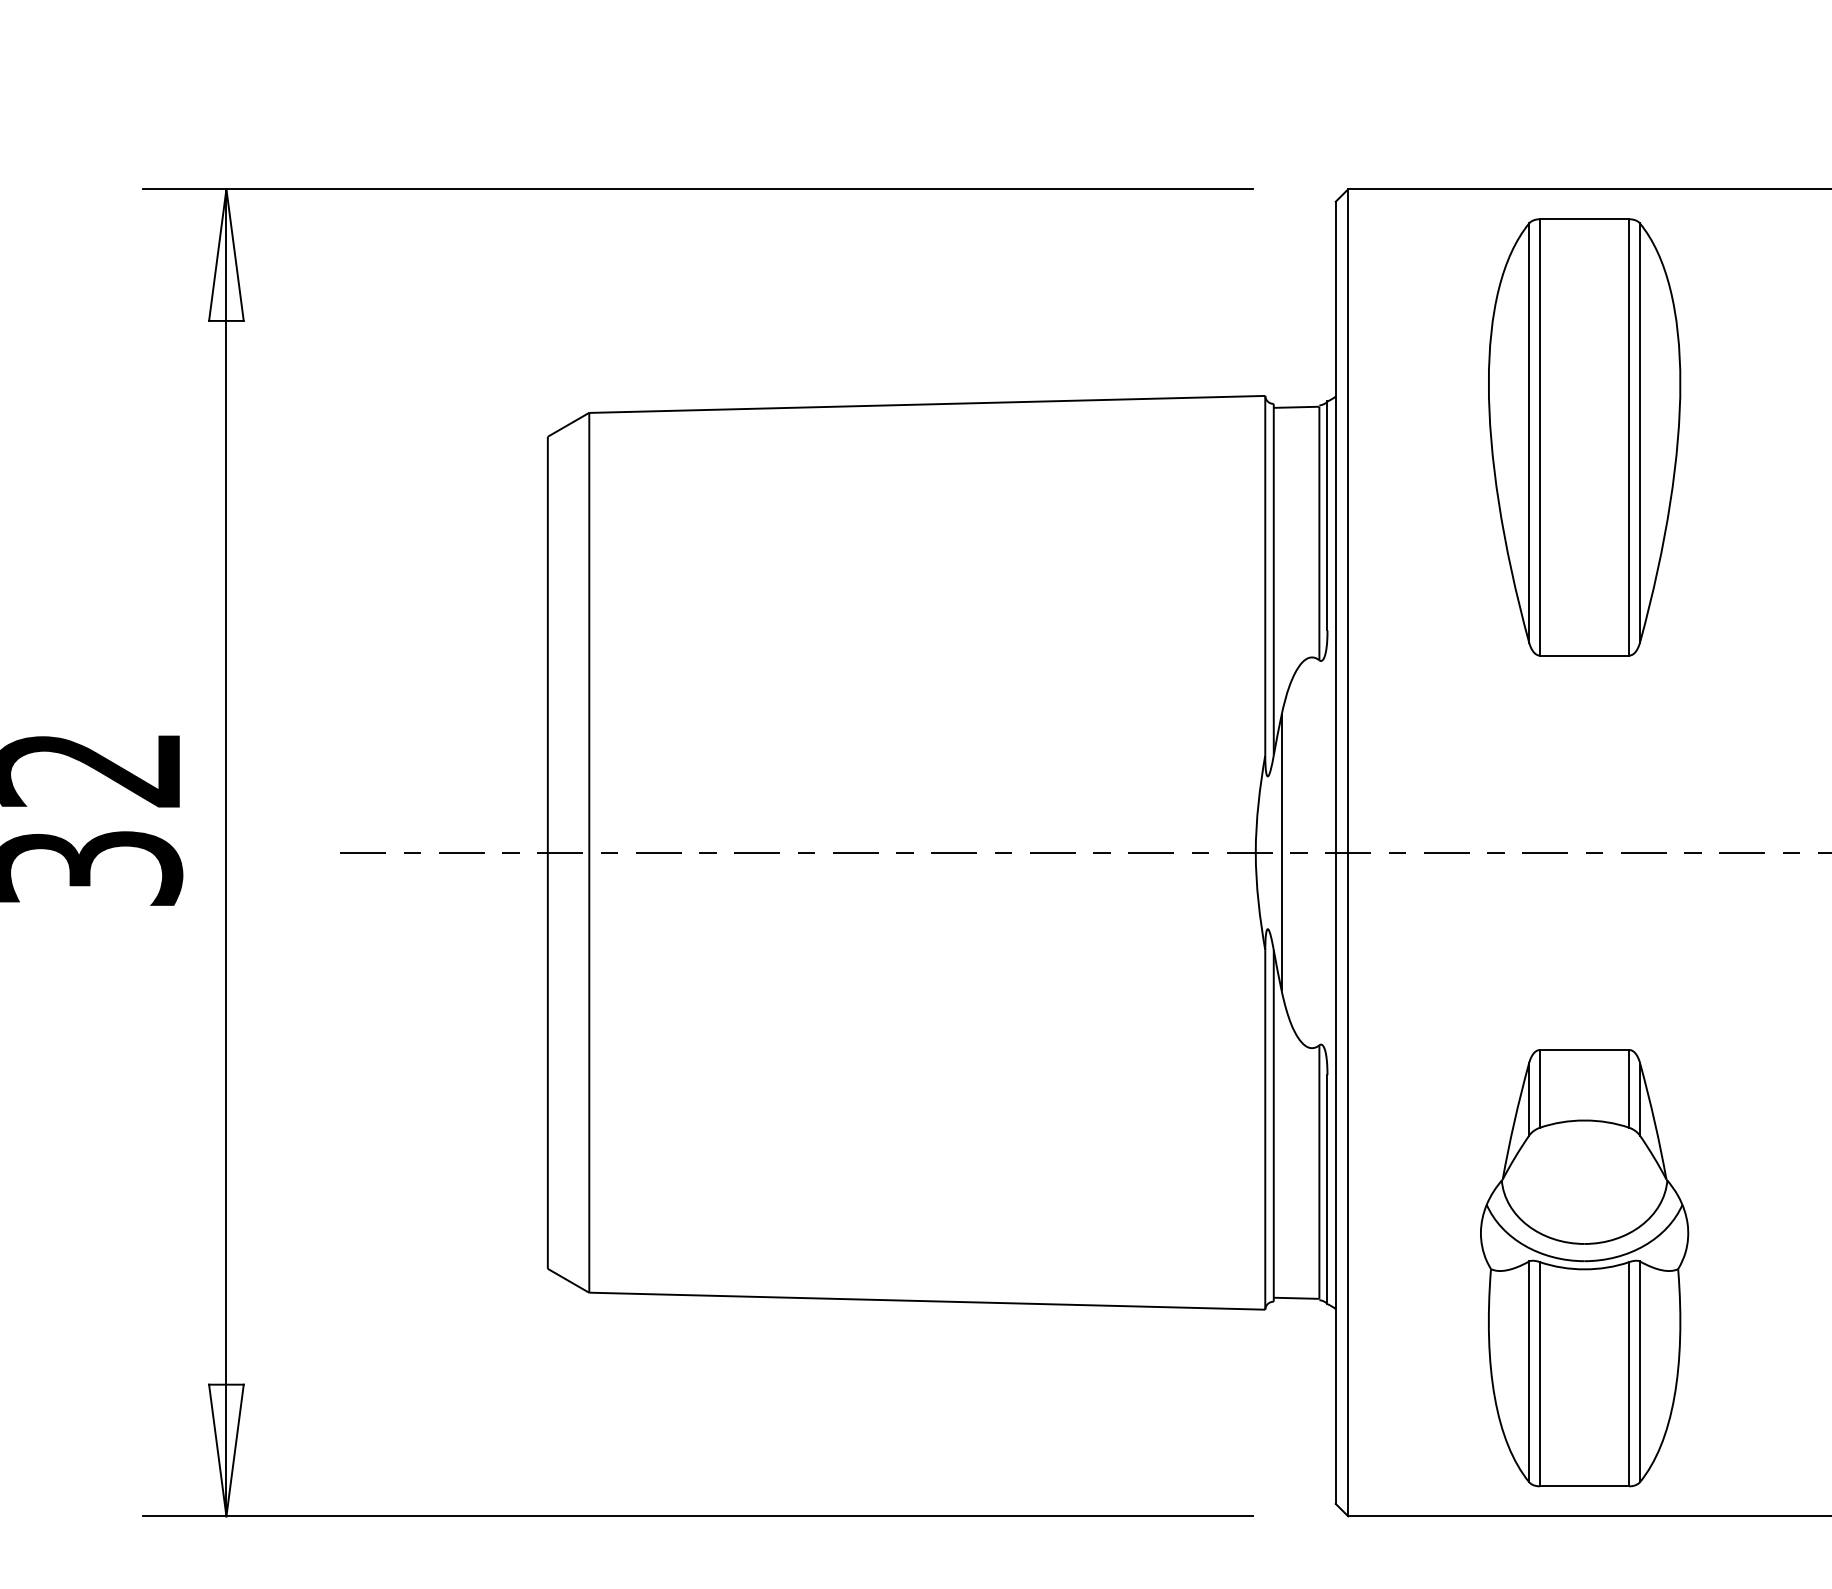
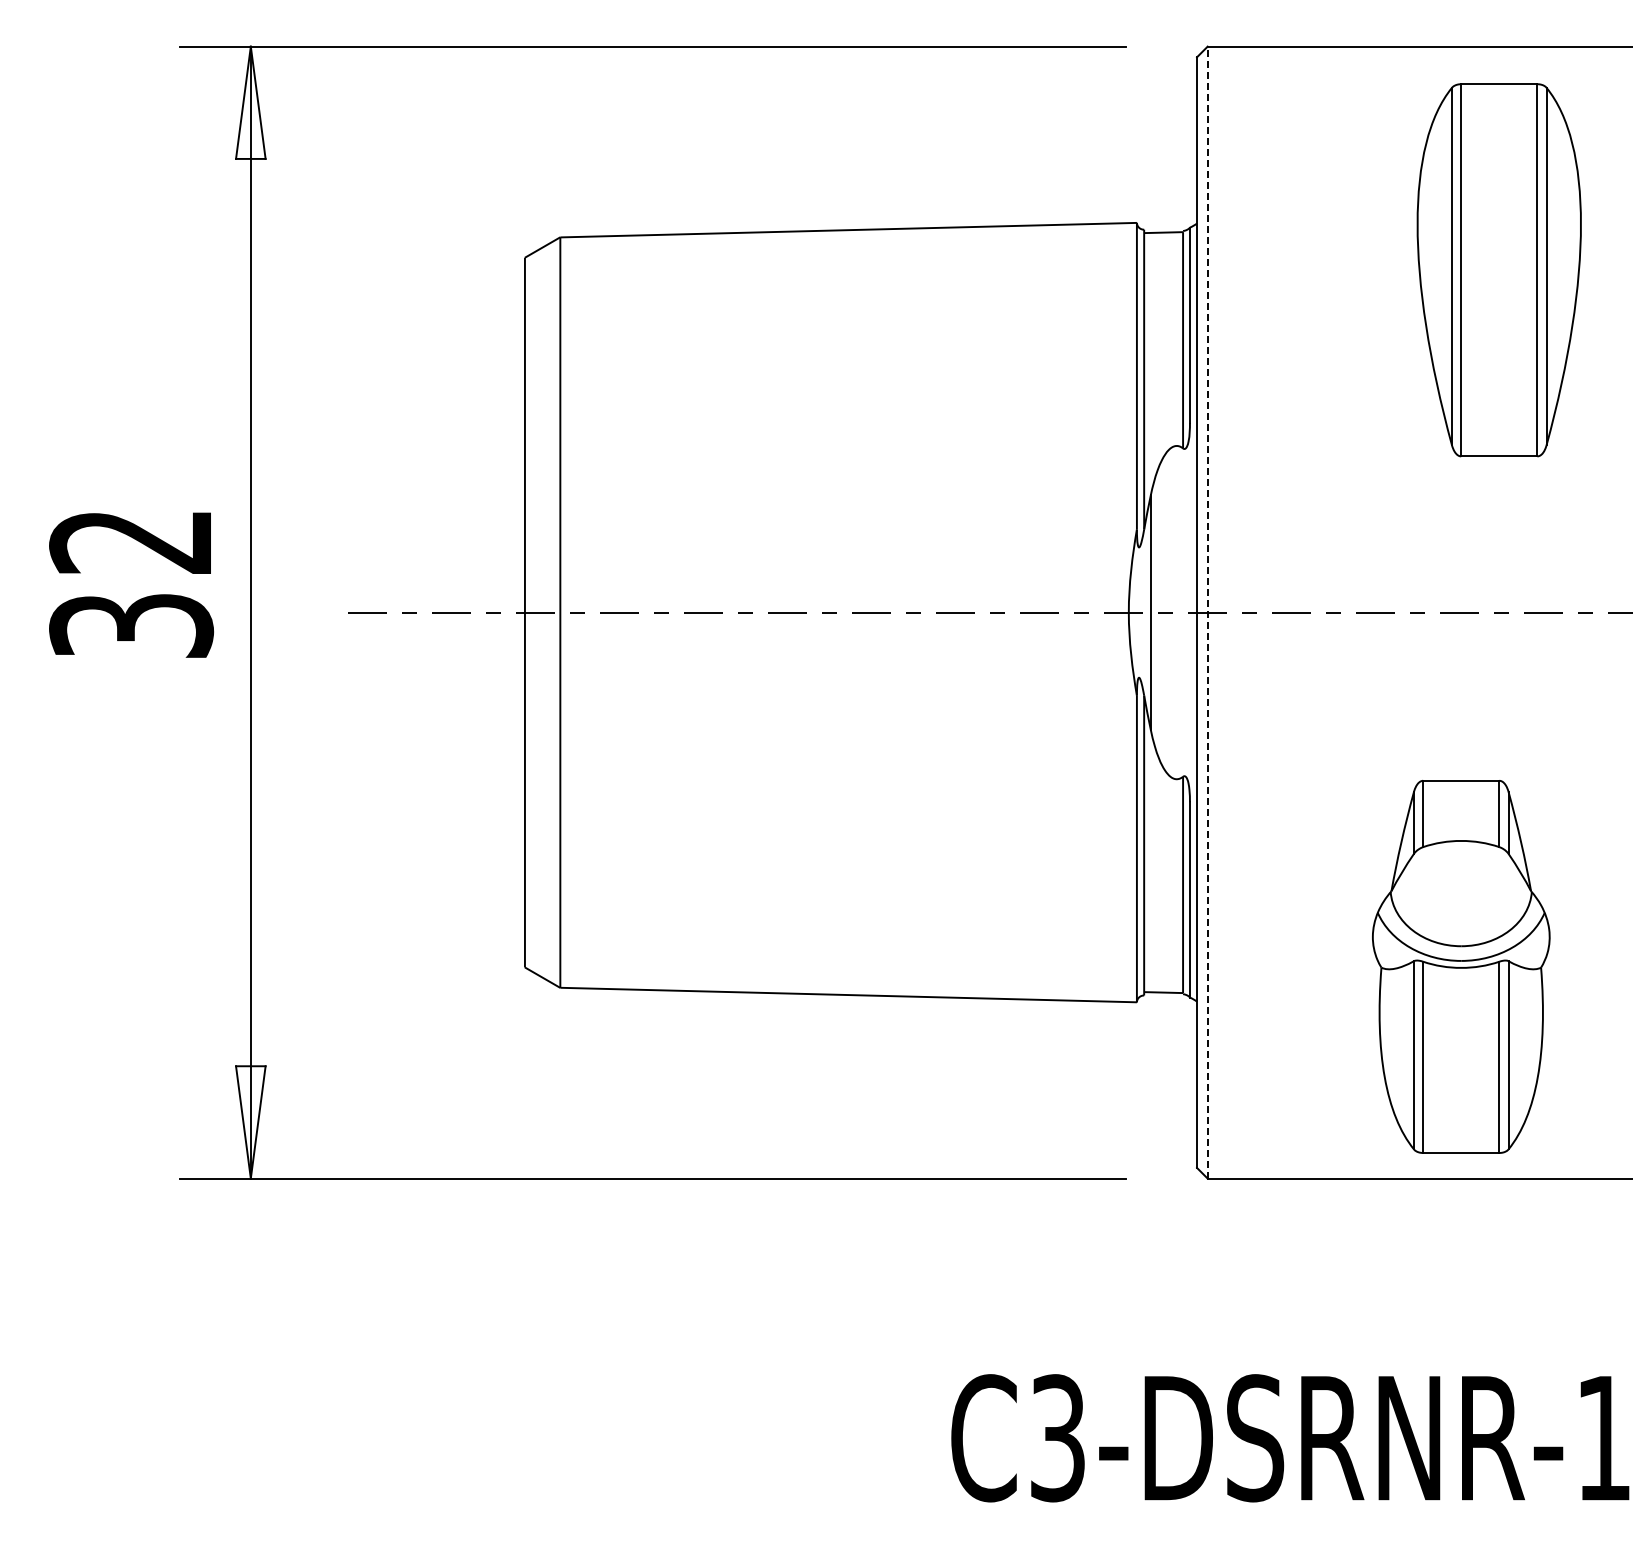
part: (1583, 437) -> (1498, 270), moved
line: (1348, 852) -> (1207, 612), solid -> dashed
part: (1584, 1267) -> (1461, 966), moved

